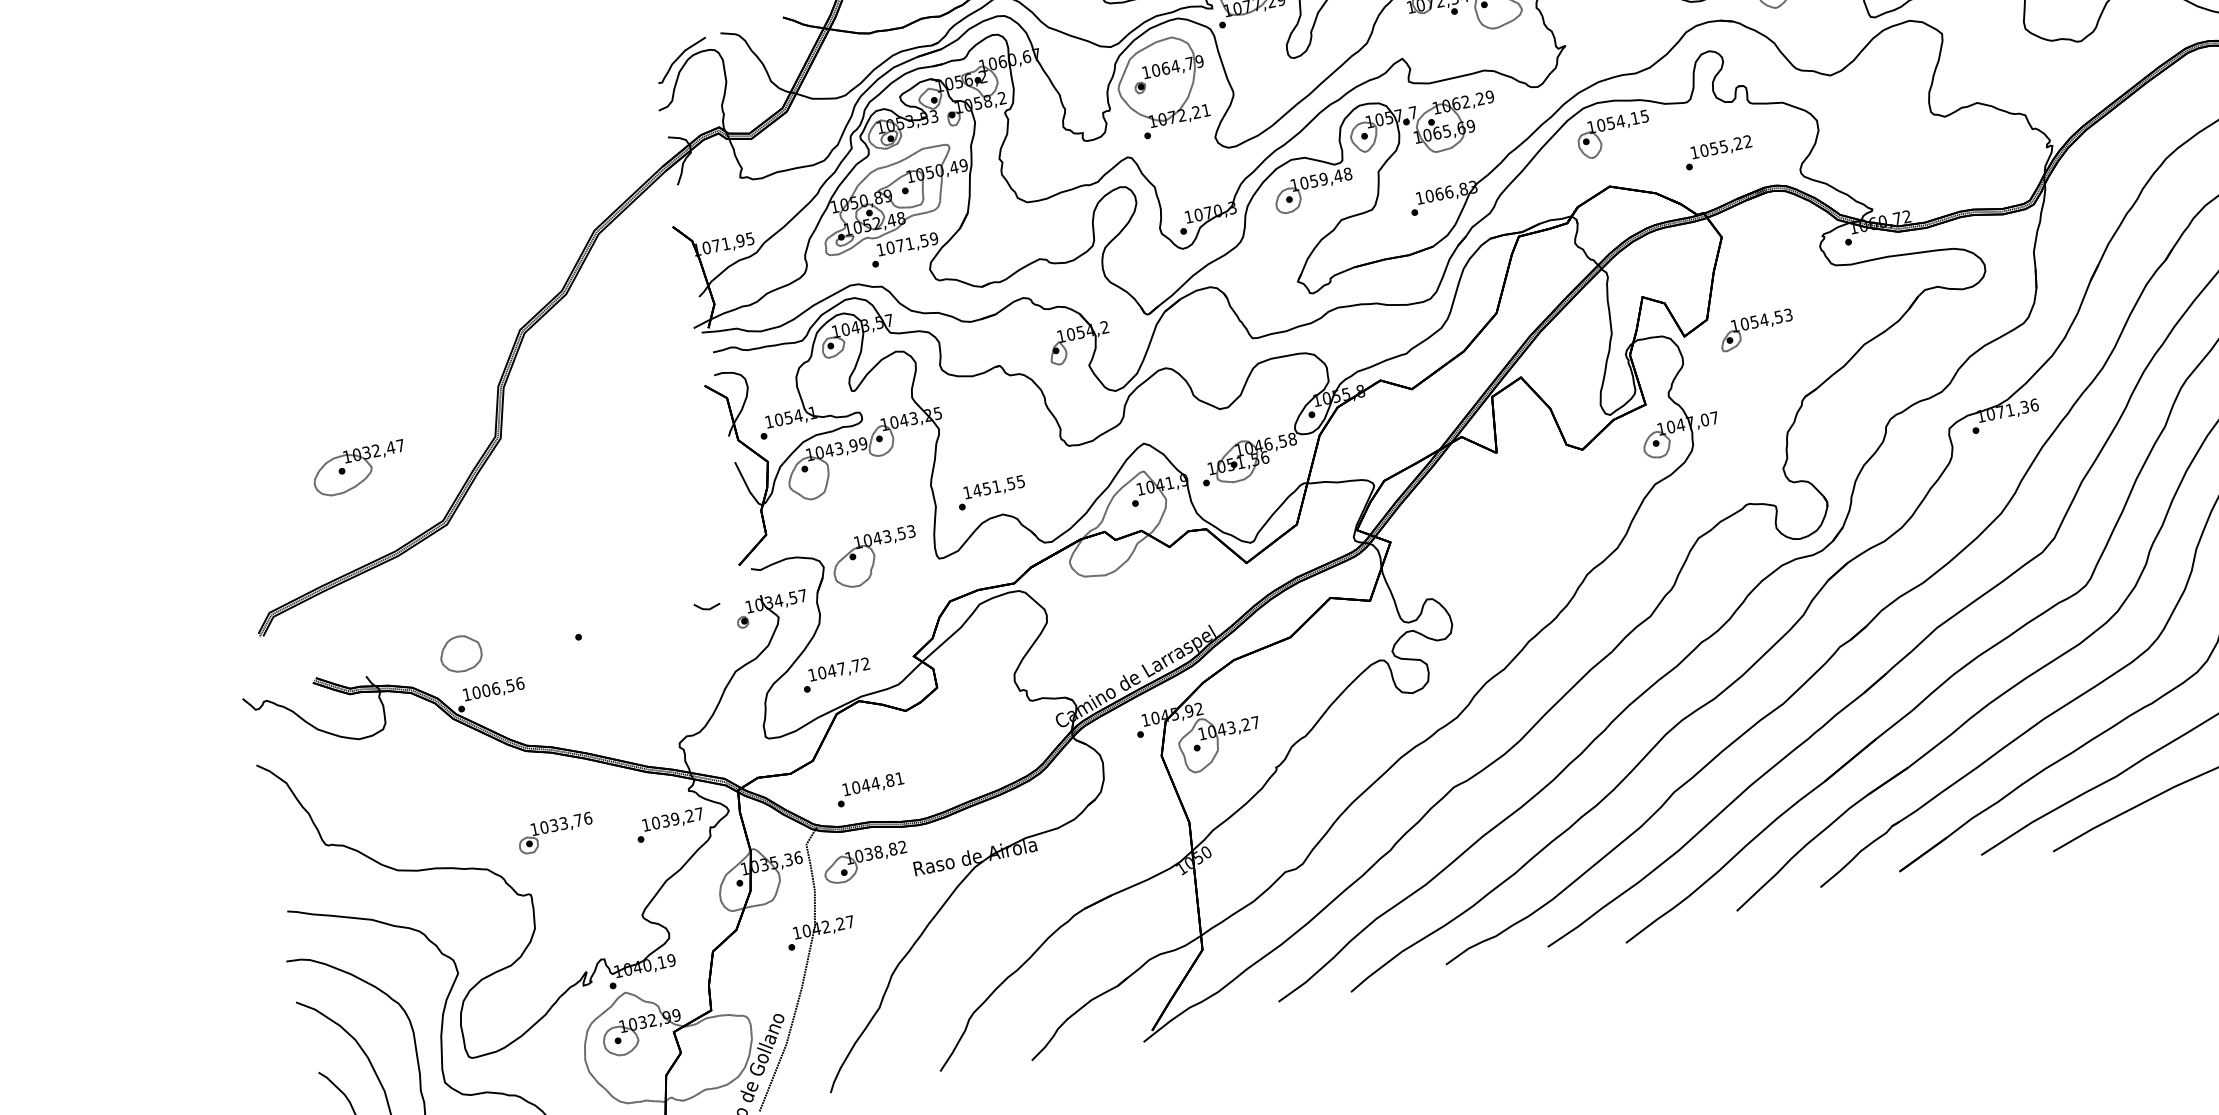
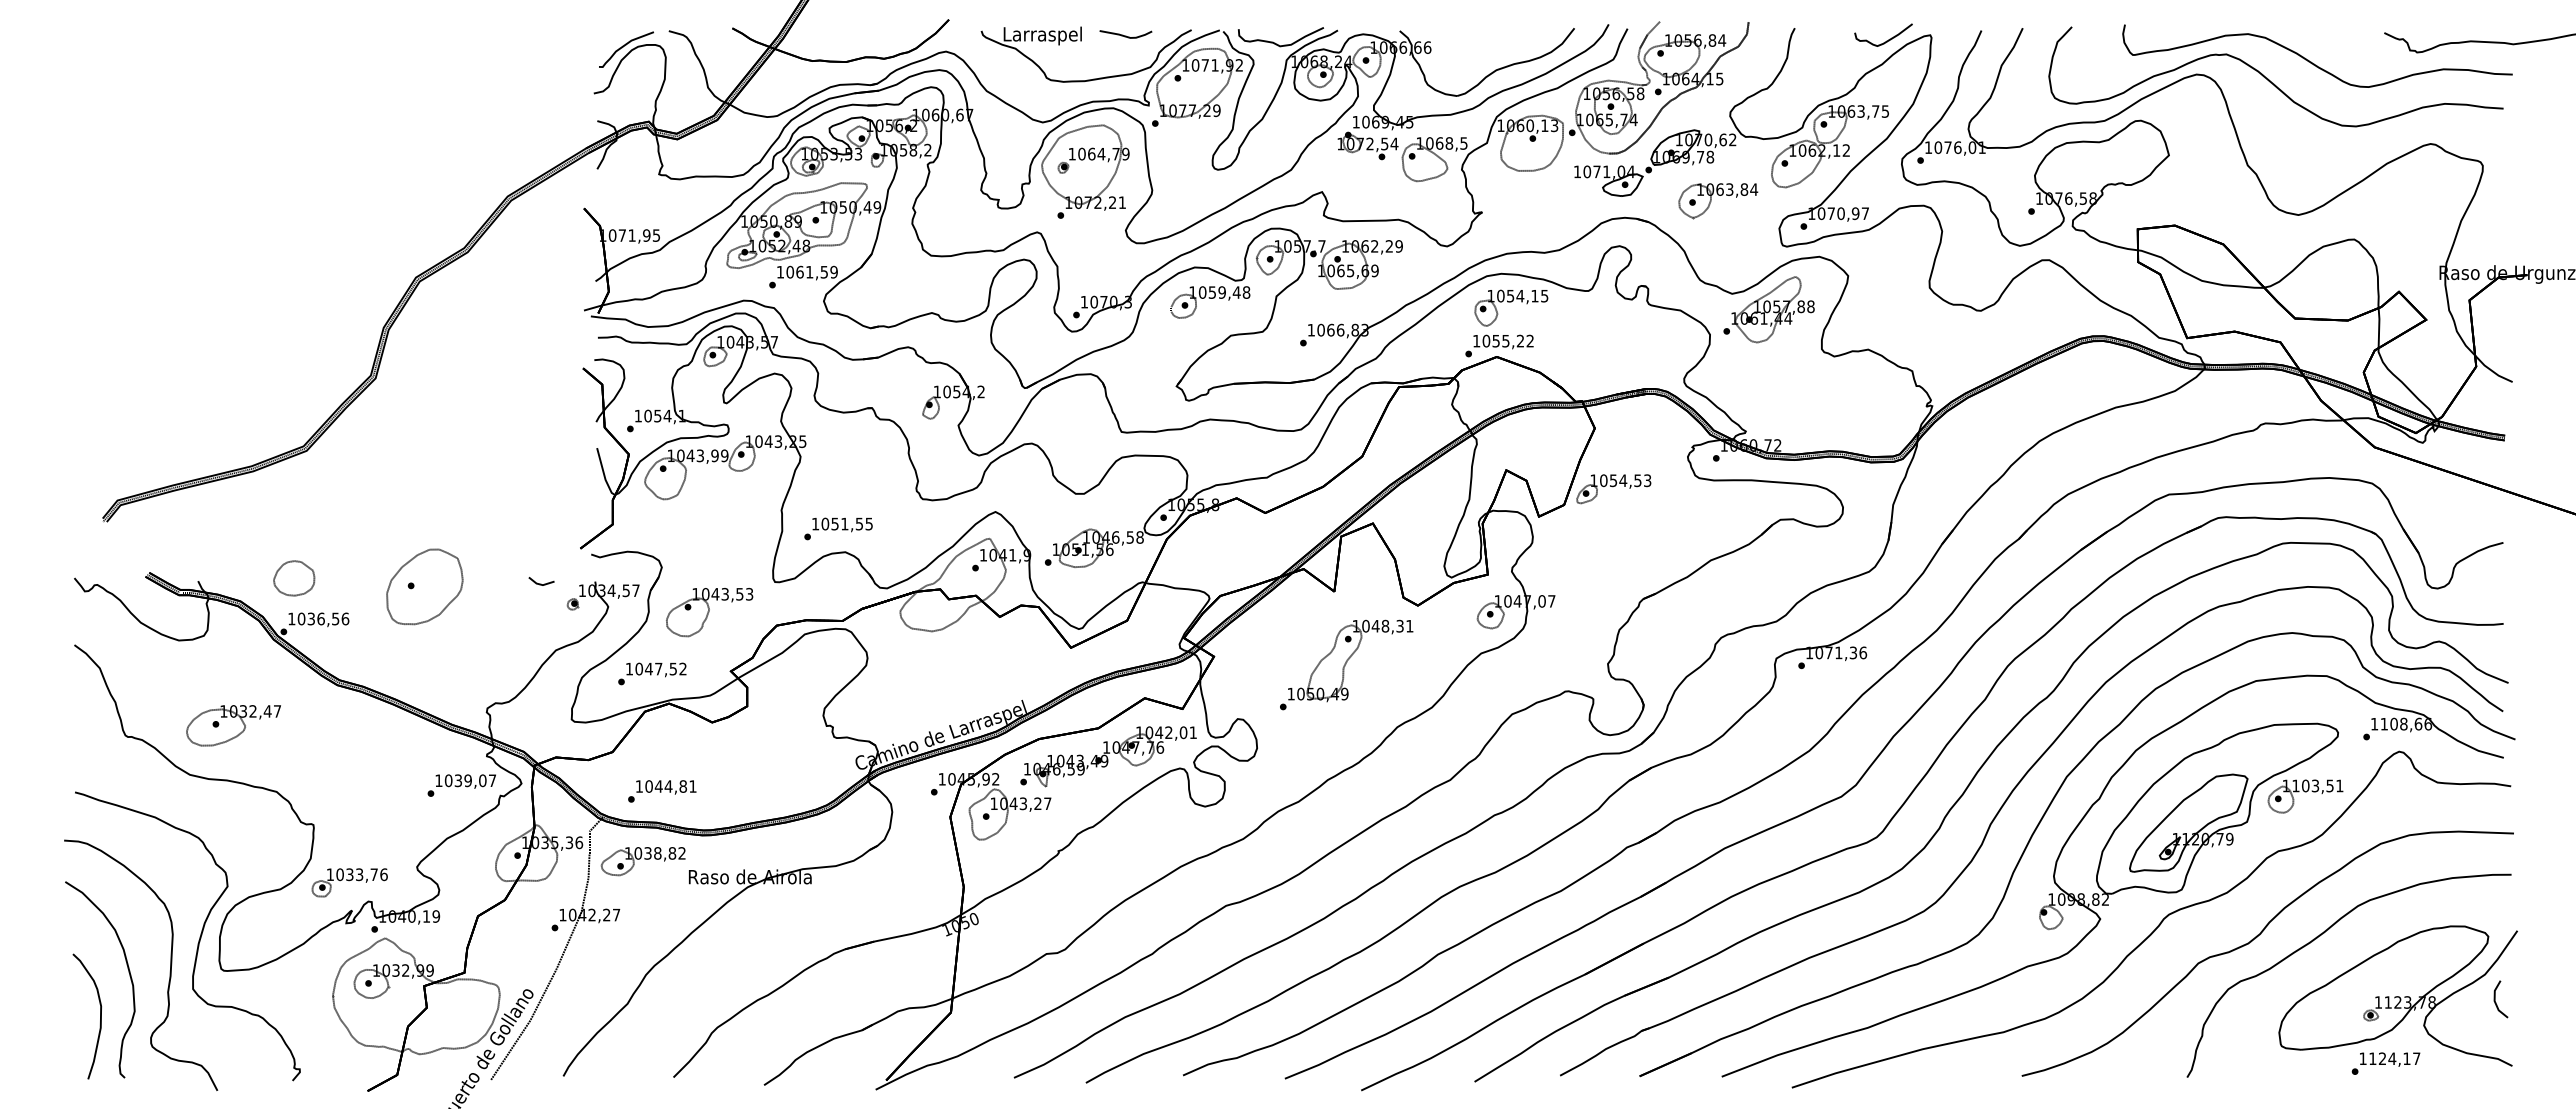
part: (1869, 83) -> (1768, 309), added
text: (1718, 152) -> (1499, 345), moved
text: (899, 245) -> (799, 271), 1071,59 -> 1061,59
part: (1756, 330) -> (1613, 489), moved
part: (359, 468) -> (233, 725), moved
text: (977, 490) -> (825, 523), 1451,55 -> 1051,55
part: (1523, 522) -> (1346, 664), added
part: (875, 557) -> (709, 612), moved
part: (592, 635) -> (424, 586), added
part: (1306, 663) -> (1108, 756), added
text: (855, 665) -> (672, 668), 1047,72 -> 1047,52
text: (486, 690) -> (311, 618), 1006,56 -> 1036,56
text: (689, 815) -> (482, 780), 1039,27 -> 1039,07
part: (555, 833) -> (349, 882), moved

